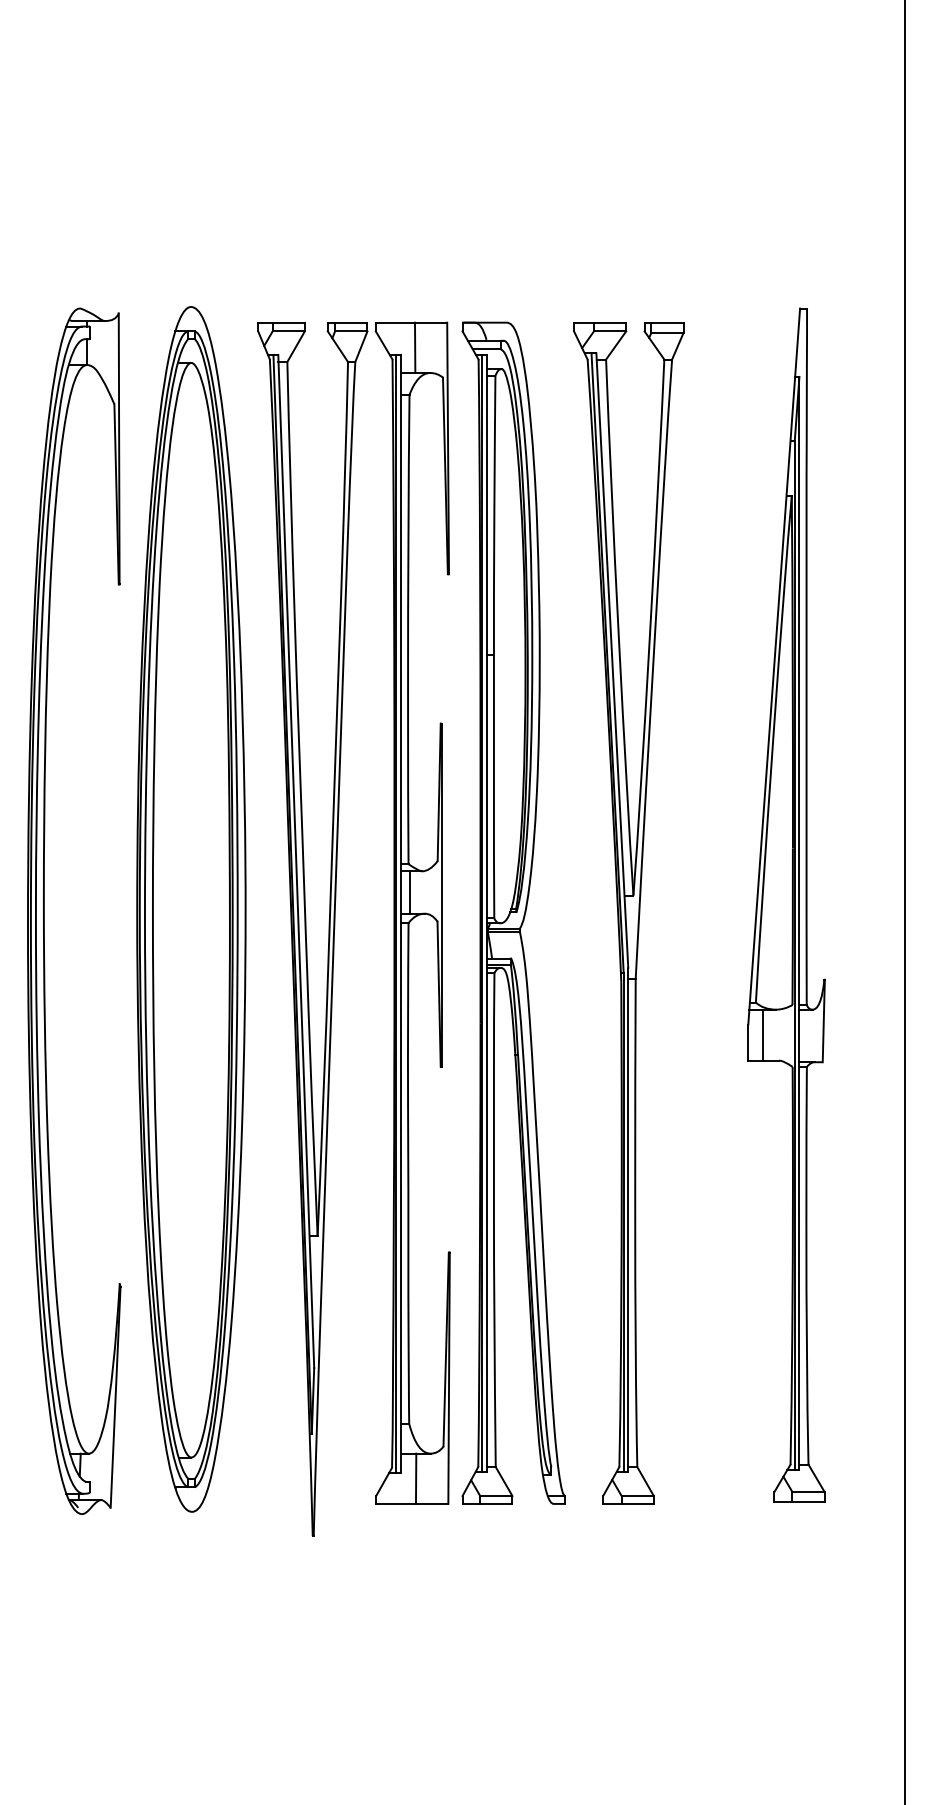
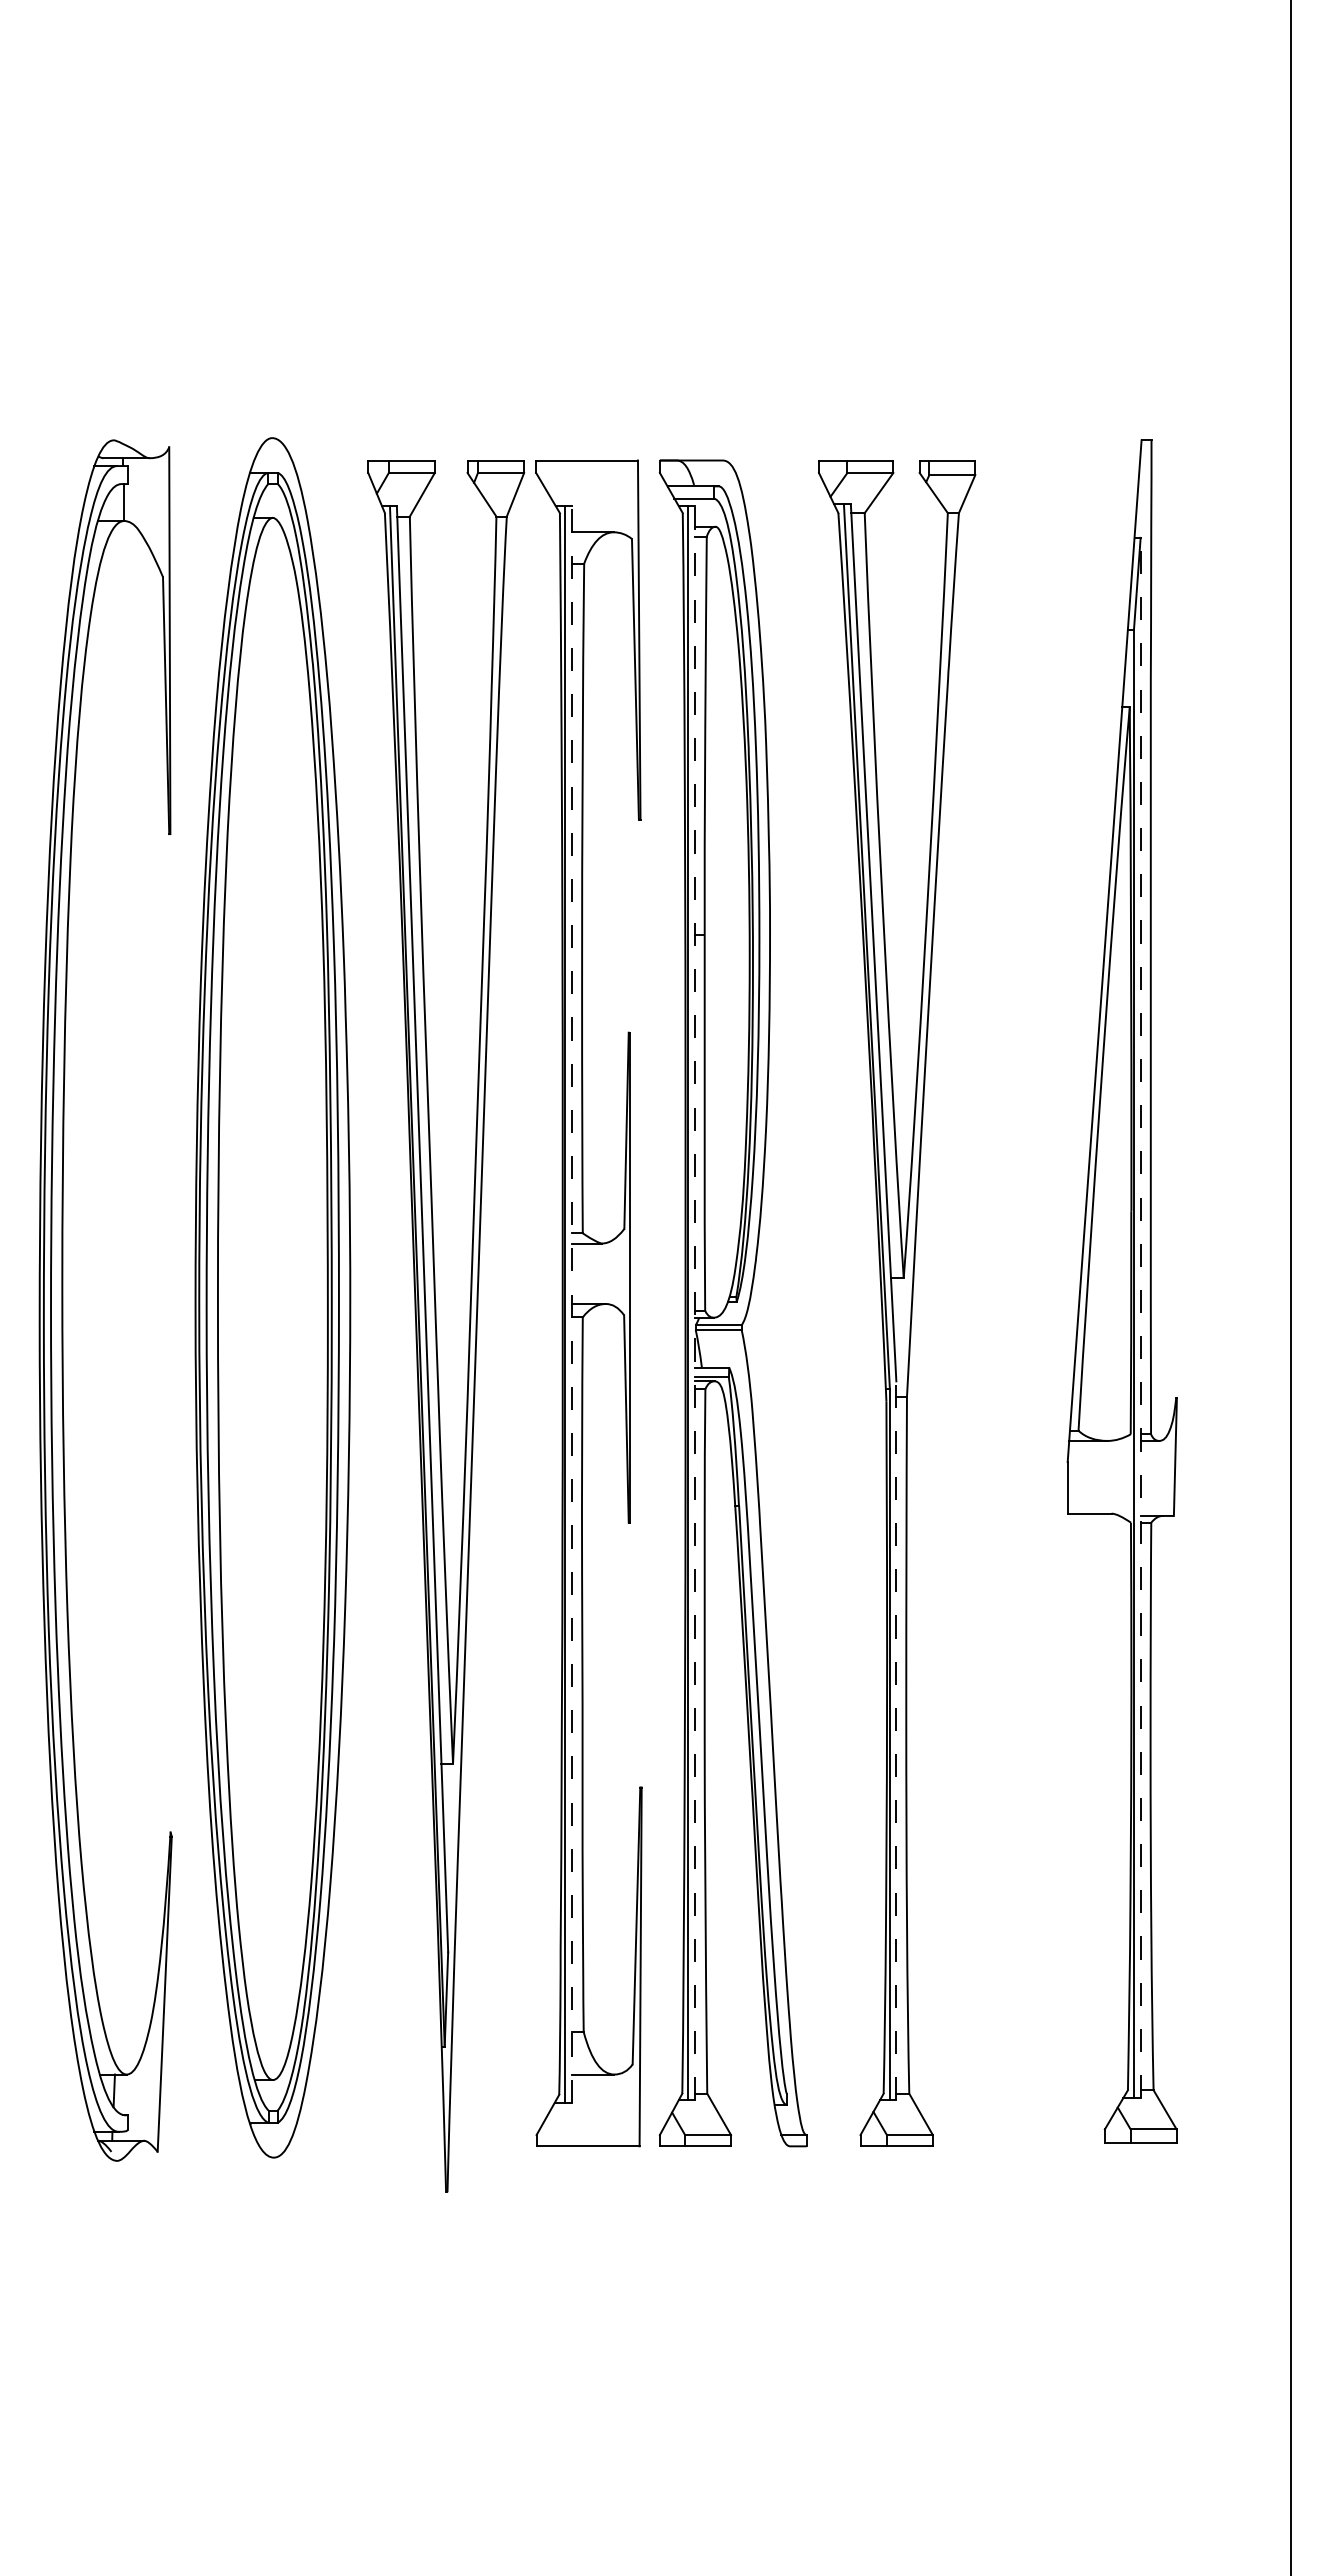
line: (415, 347) -> (592, 496), removed
line: (409, 892) -> (584, 1273), removed
line: (486, 913) -> (694, 1303), solid -> dashed
line: (400, 914) -> (571, 1304), solid -> dashed
line: (799, 923) -> (1140, 1317), solid -> dashed
line: (762, 1034) -> (1088, 1476), removed
line: (628, 1219) -> (896, 1740), solid -> dashed
line: (416, 1478) -> (593, 2110), removed

